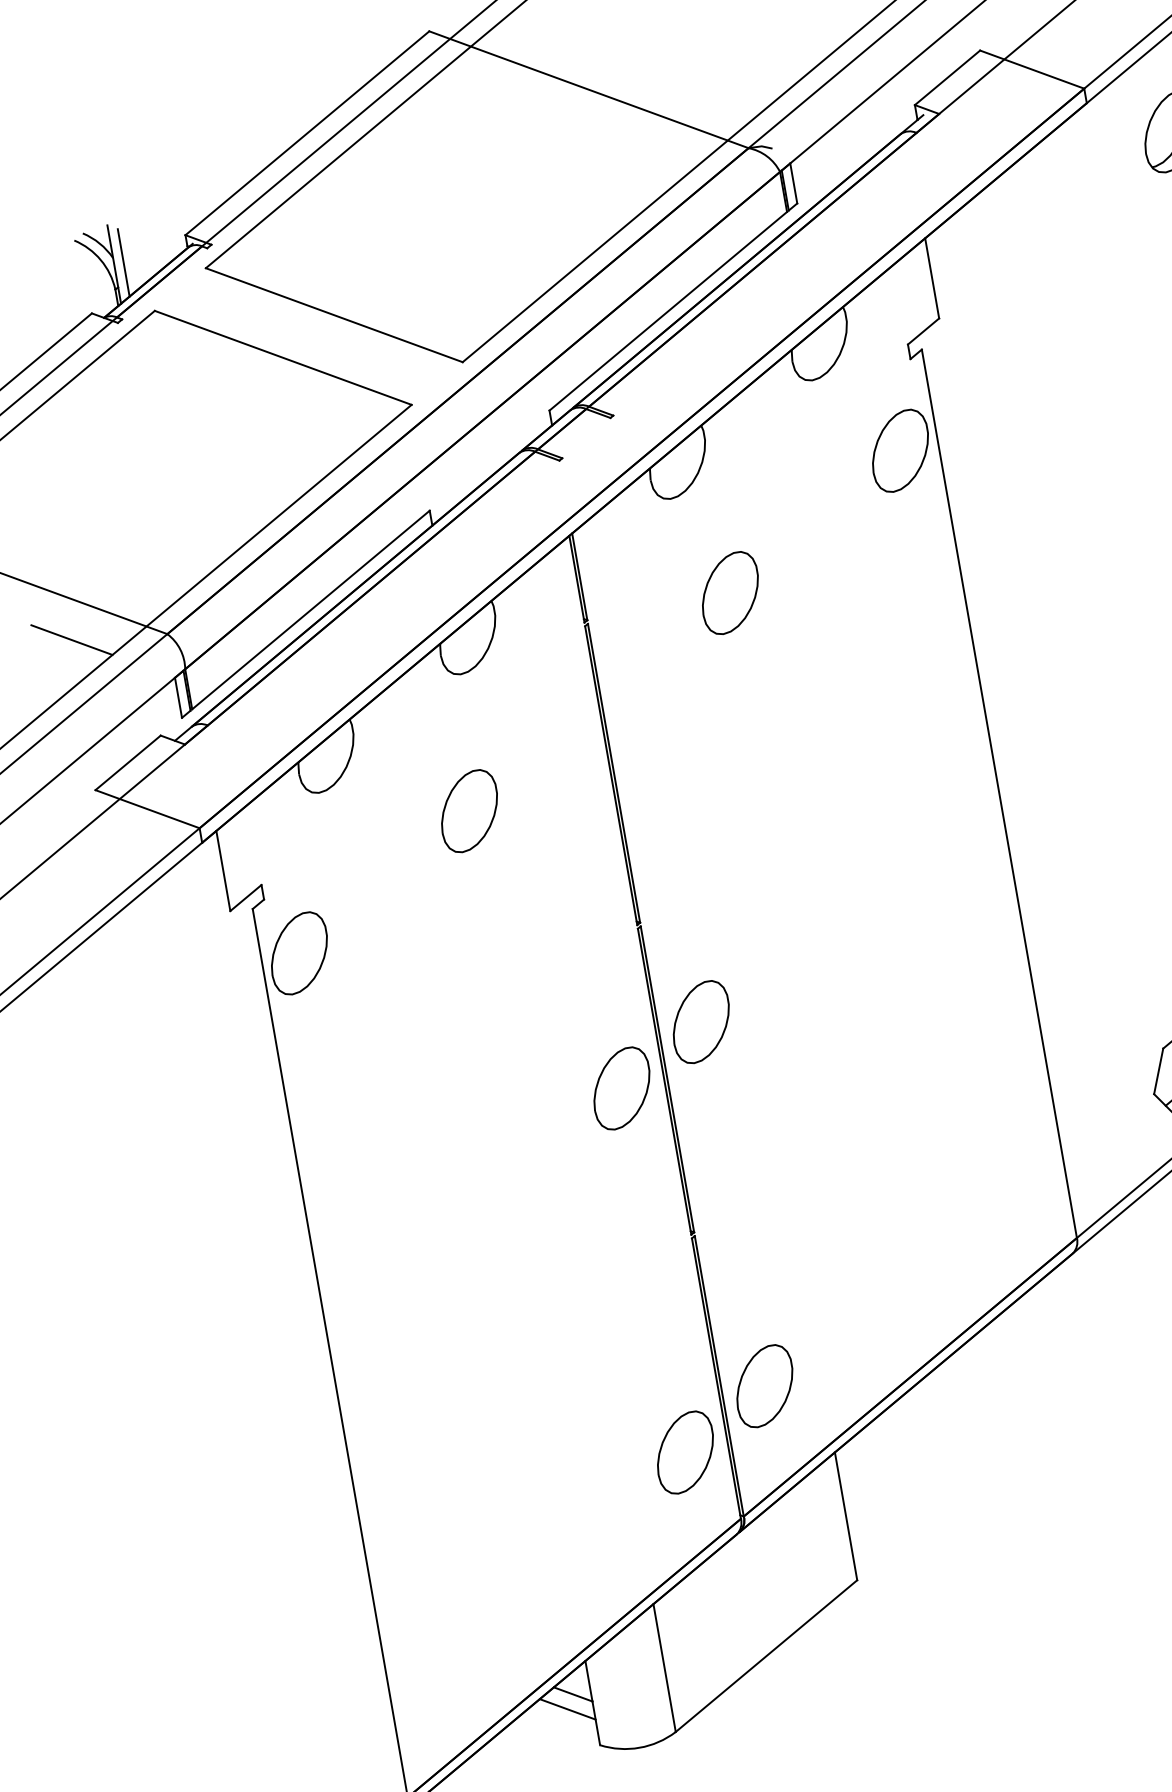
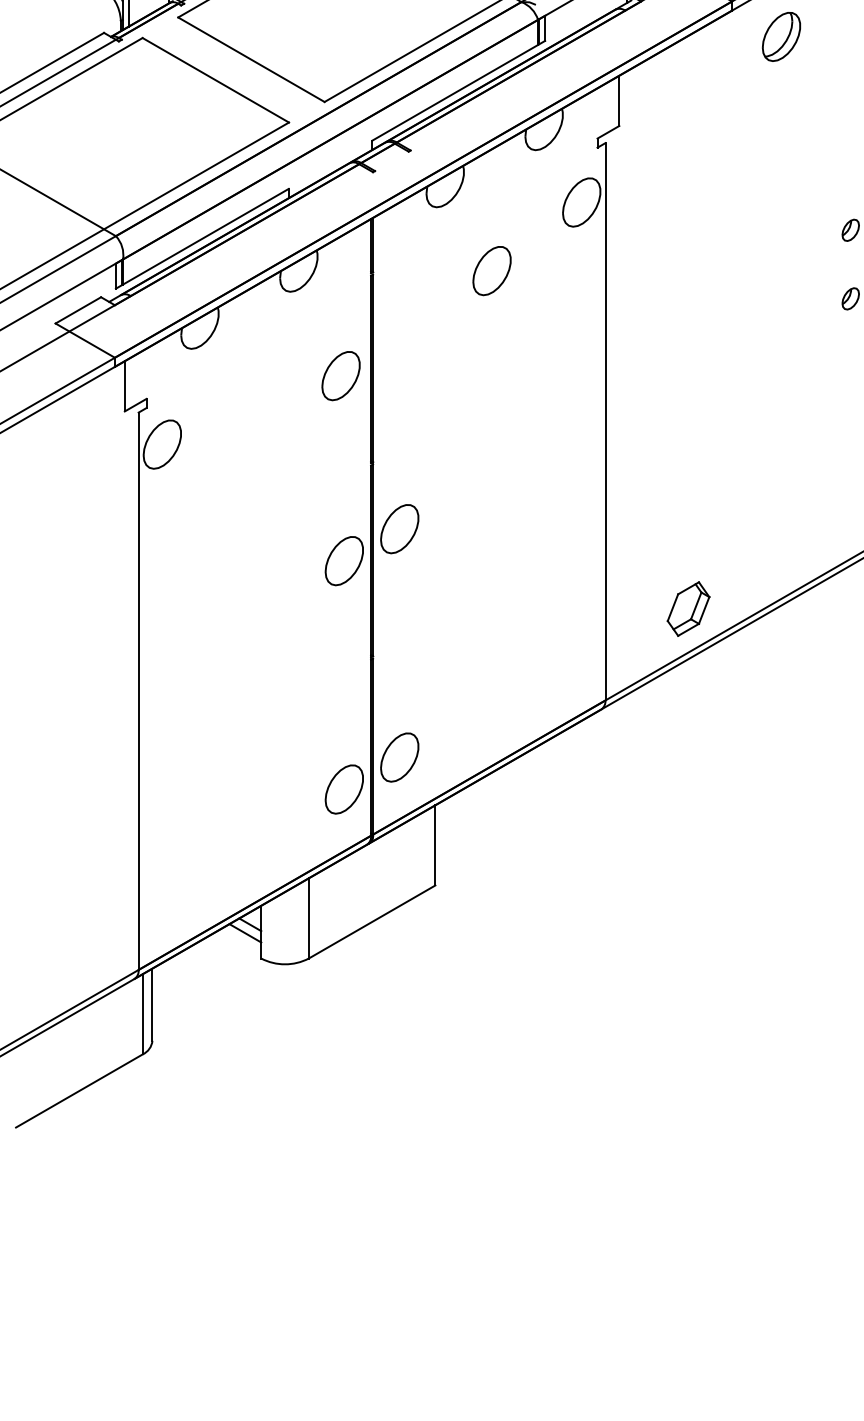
part: (729, 594) -> (491, 271), moved
line: (72, 639) -> (57, 229), removed
part: (468, 812) -> (340, 376), moved

